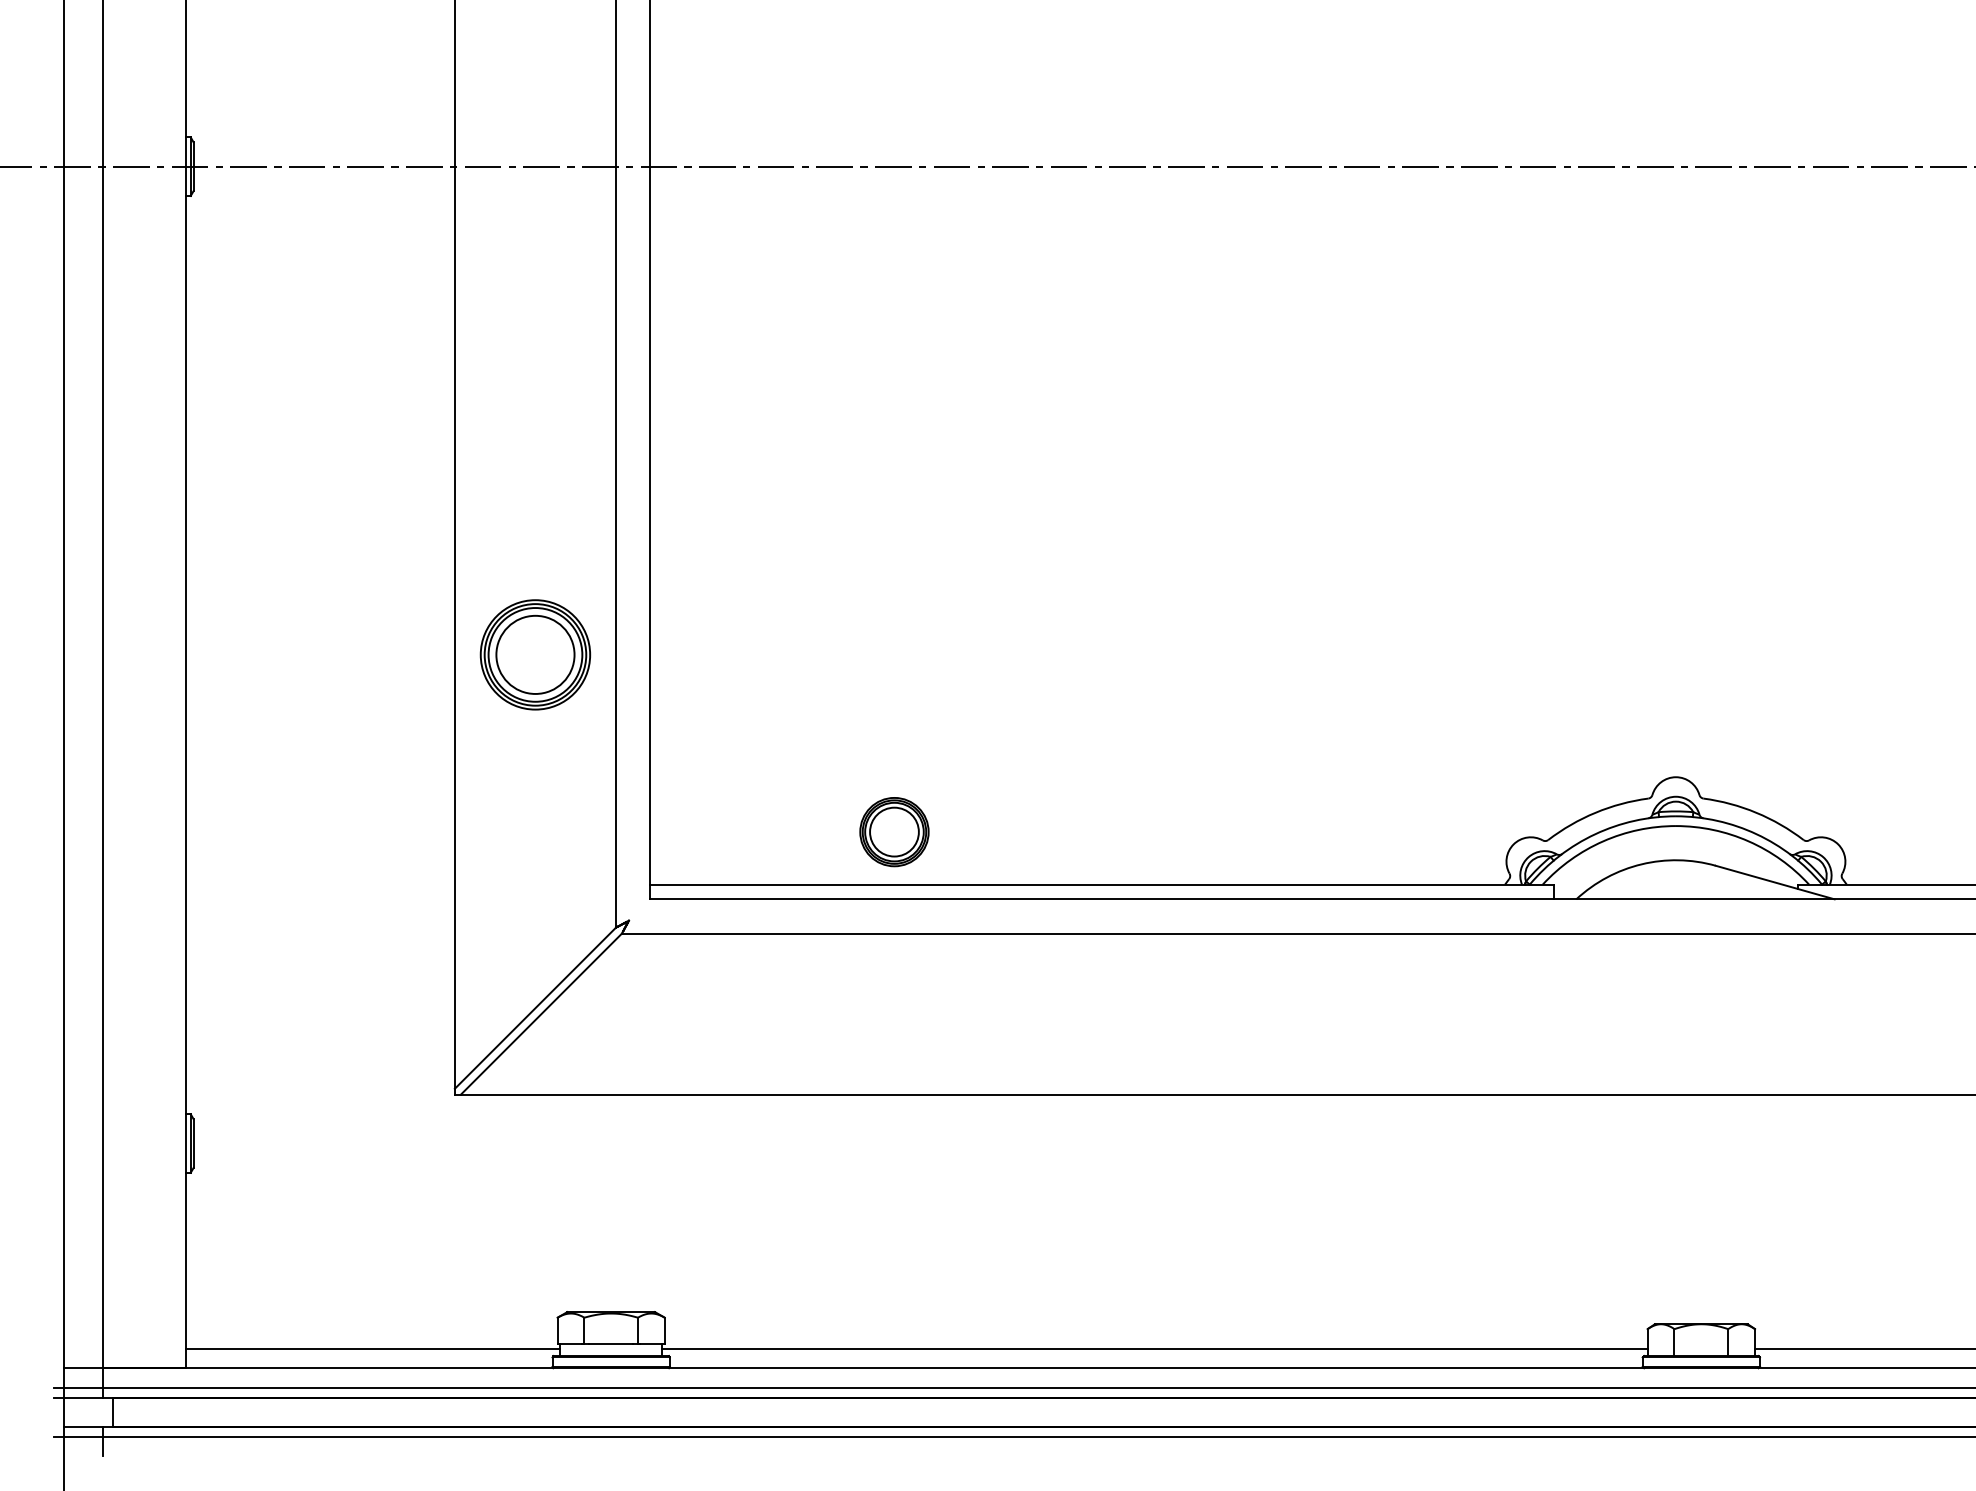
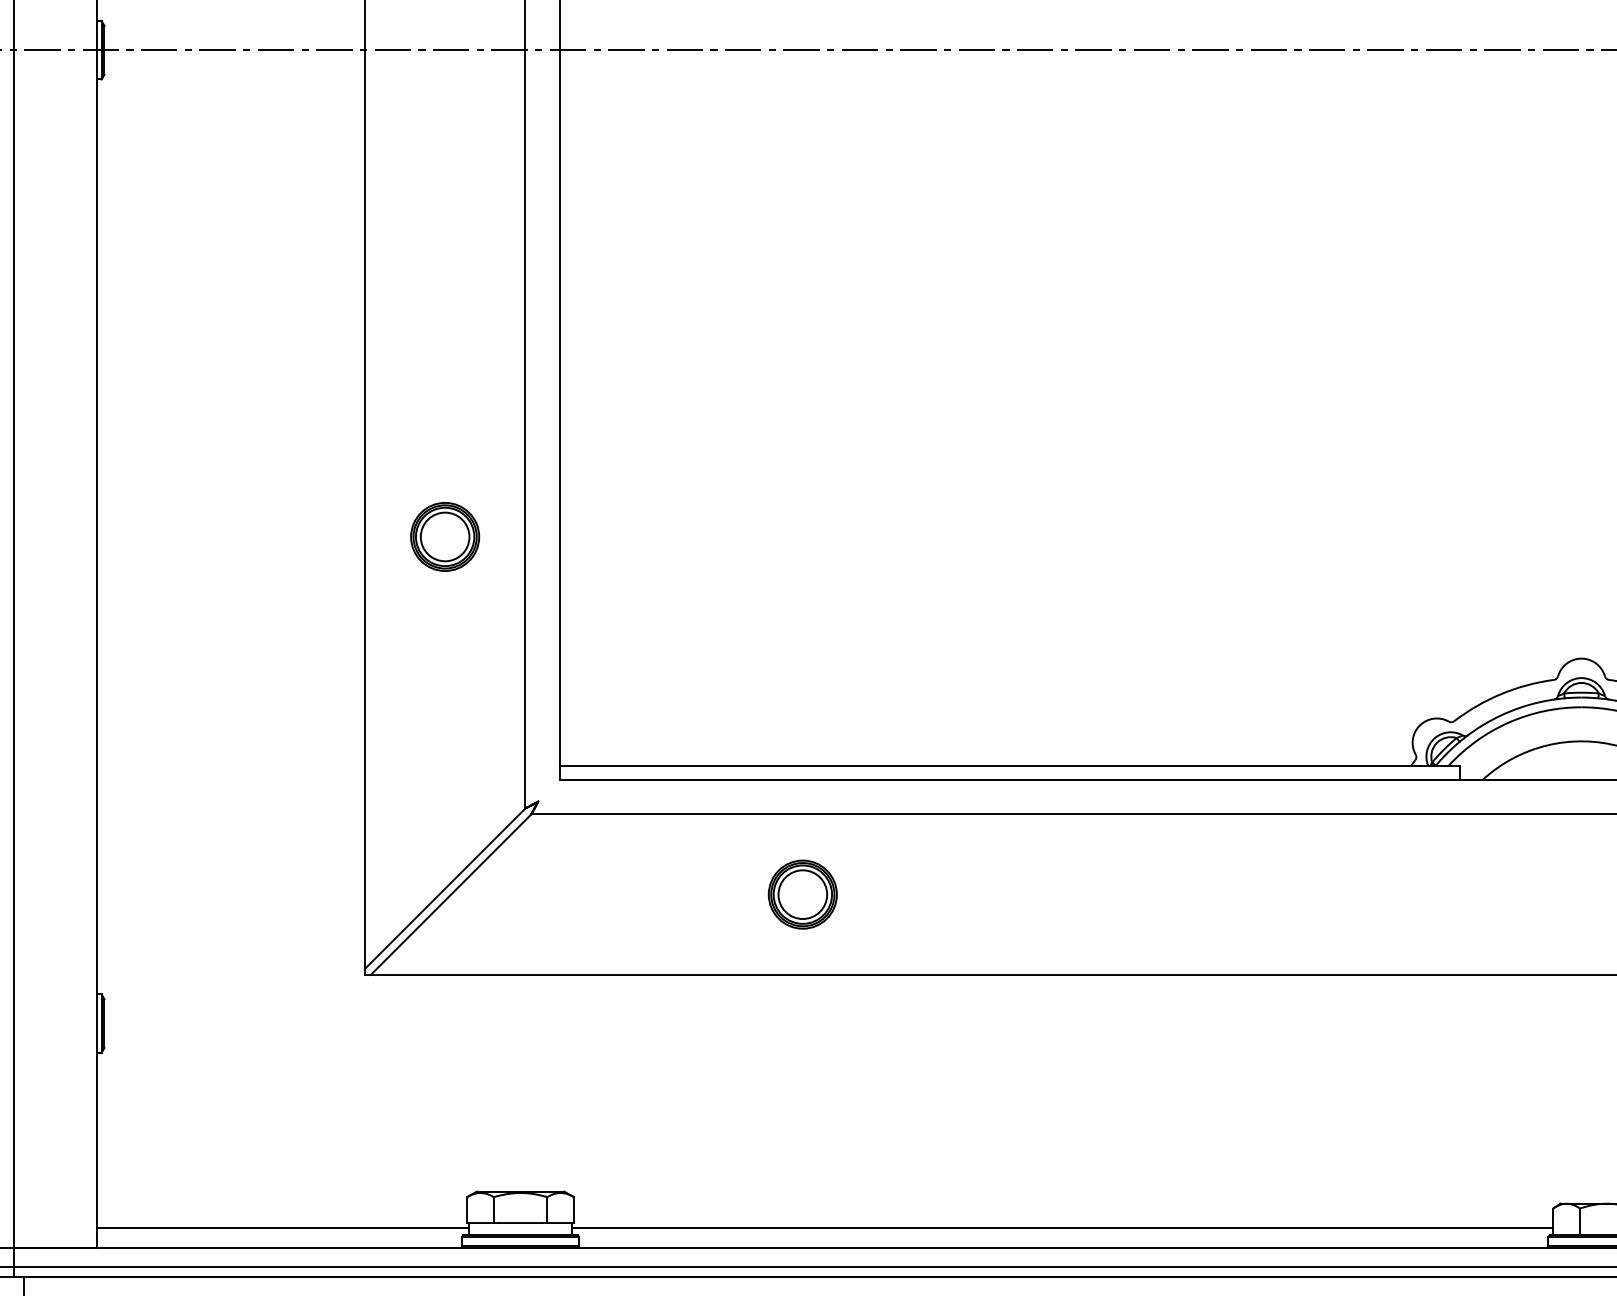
part: (535, 655) -> (445, 537), size x0.62
part: (894, 832) -> (802, 895), moved

